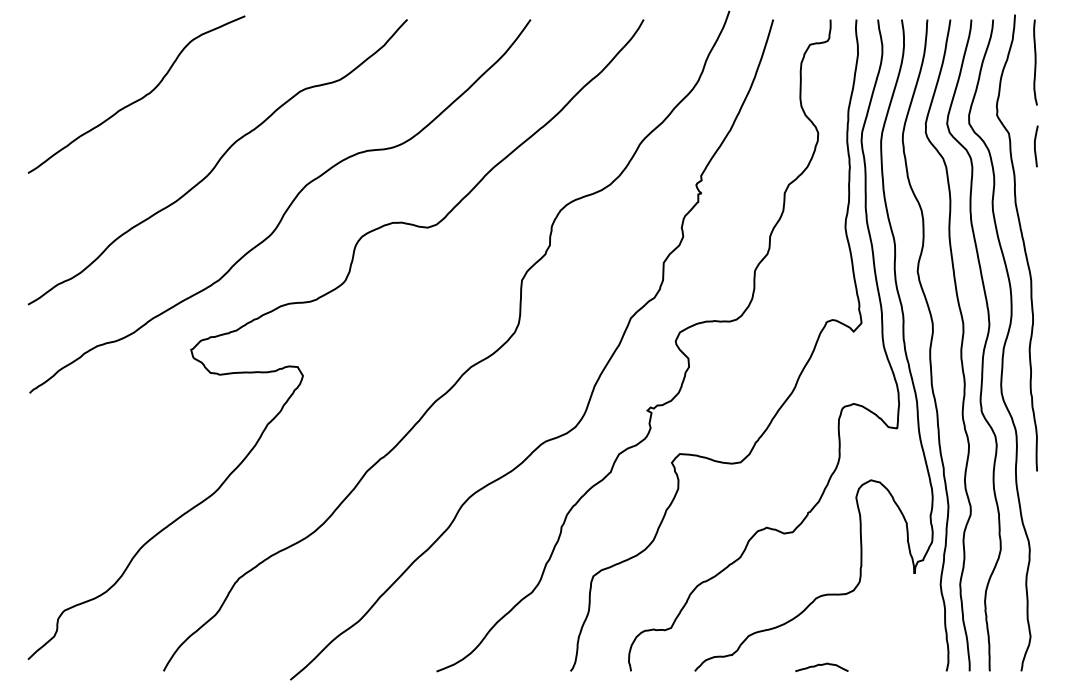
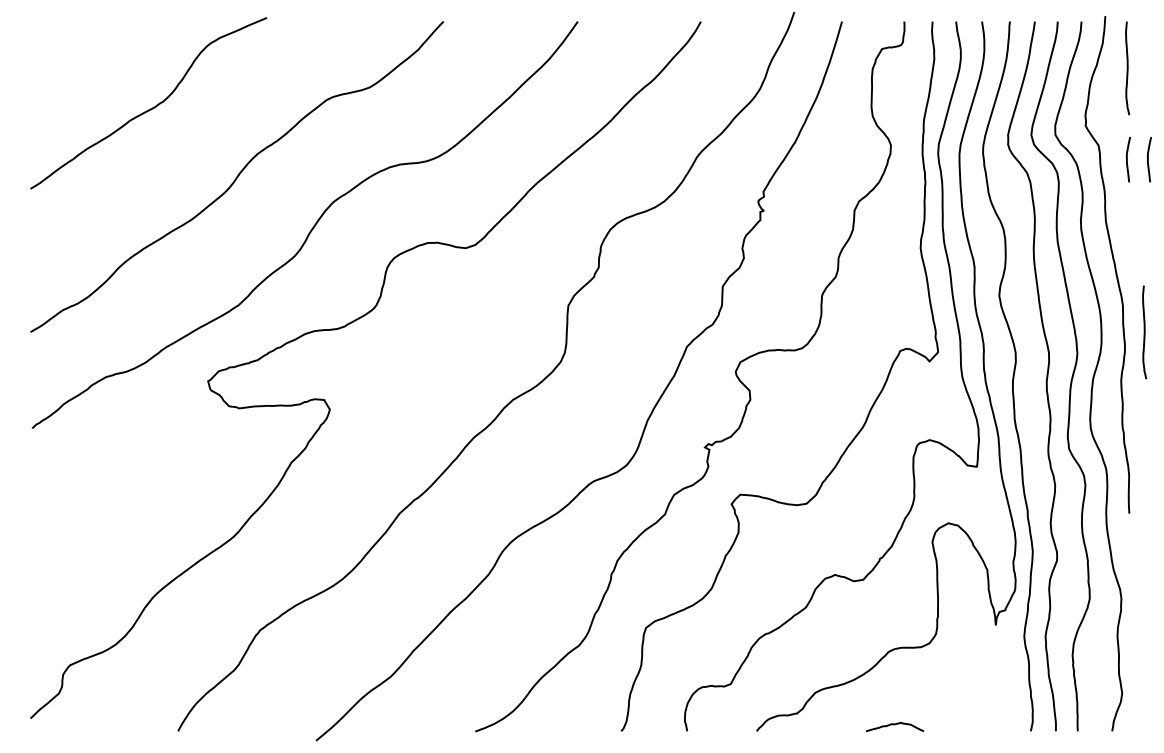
curve: (1054, 146) -> (1148, 159), added
curve: (1051, 305) -> (1144, 332), added

